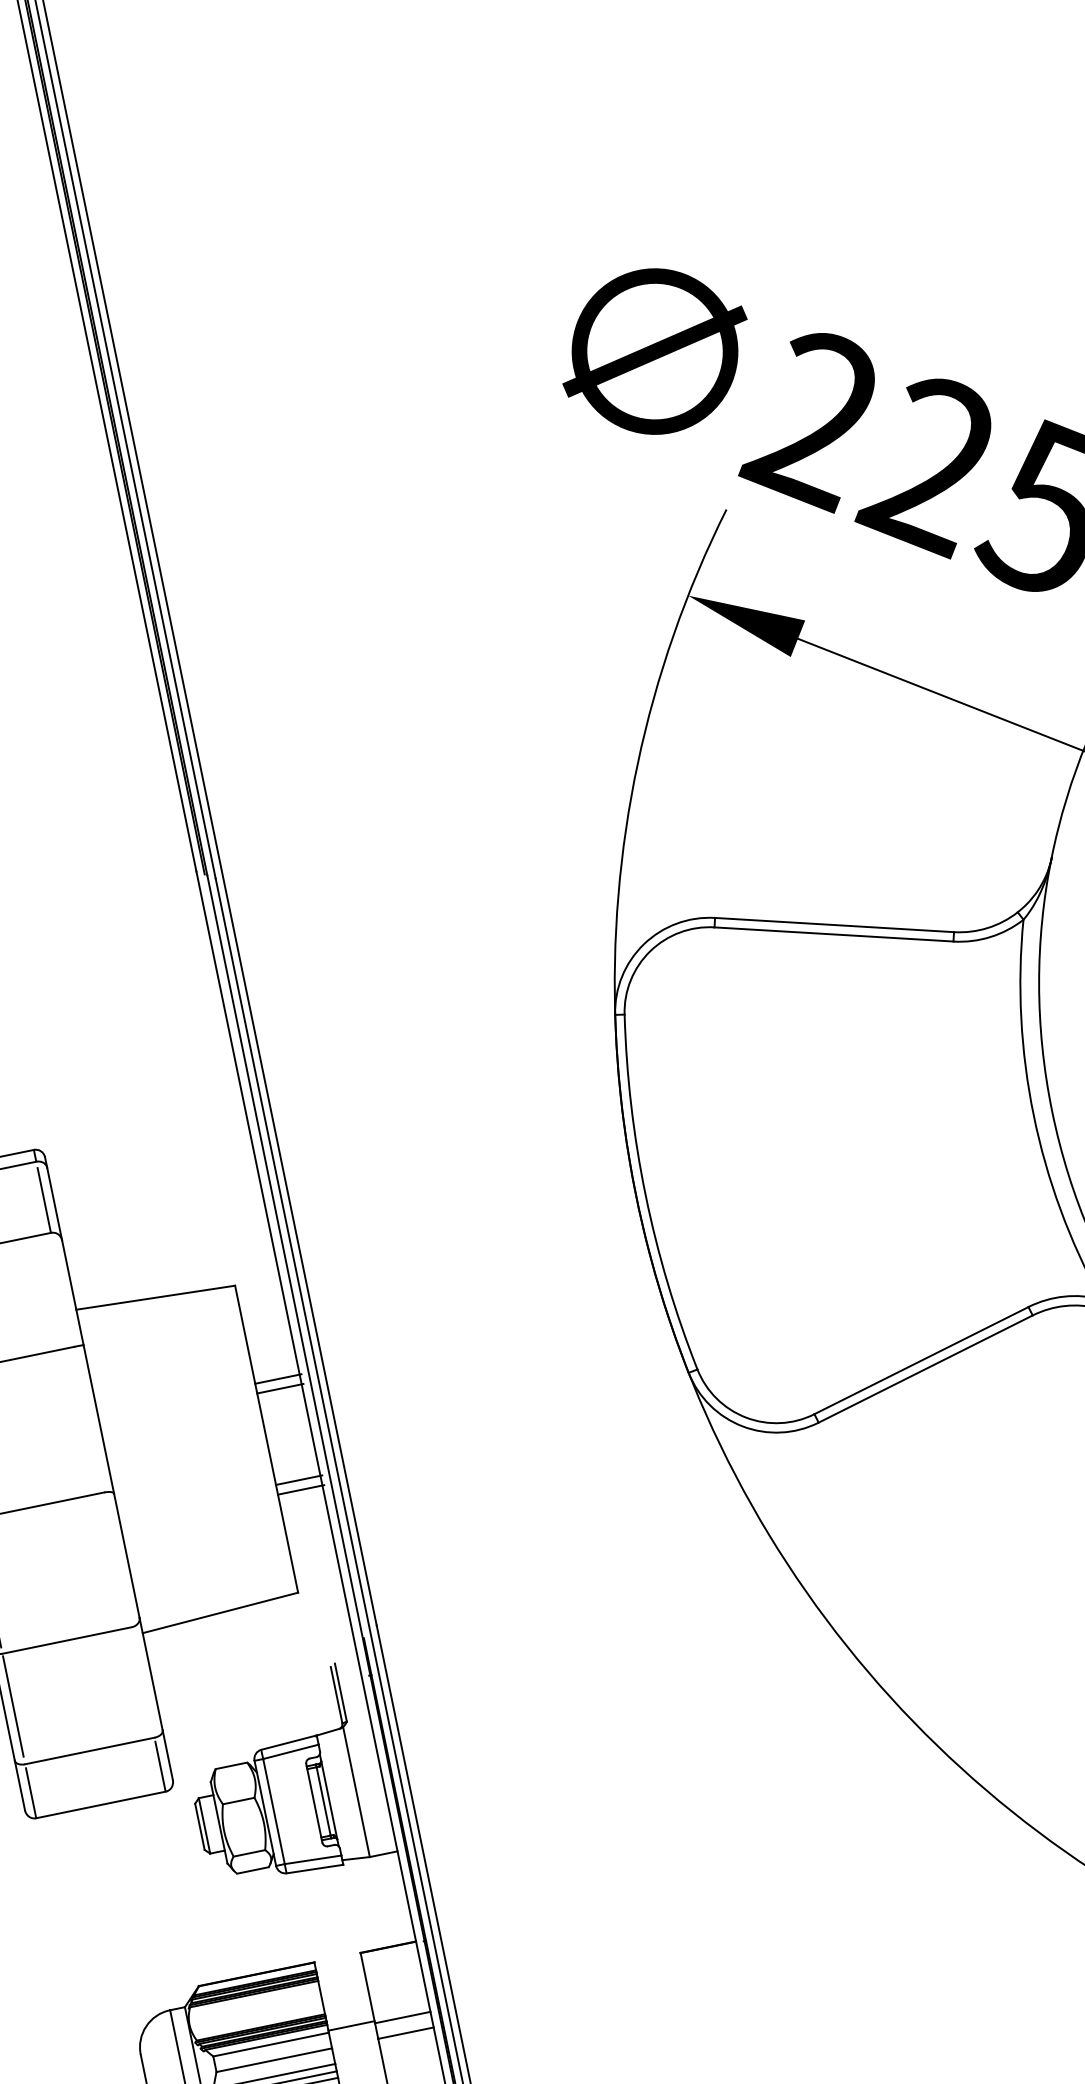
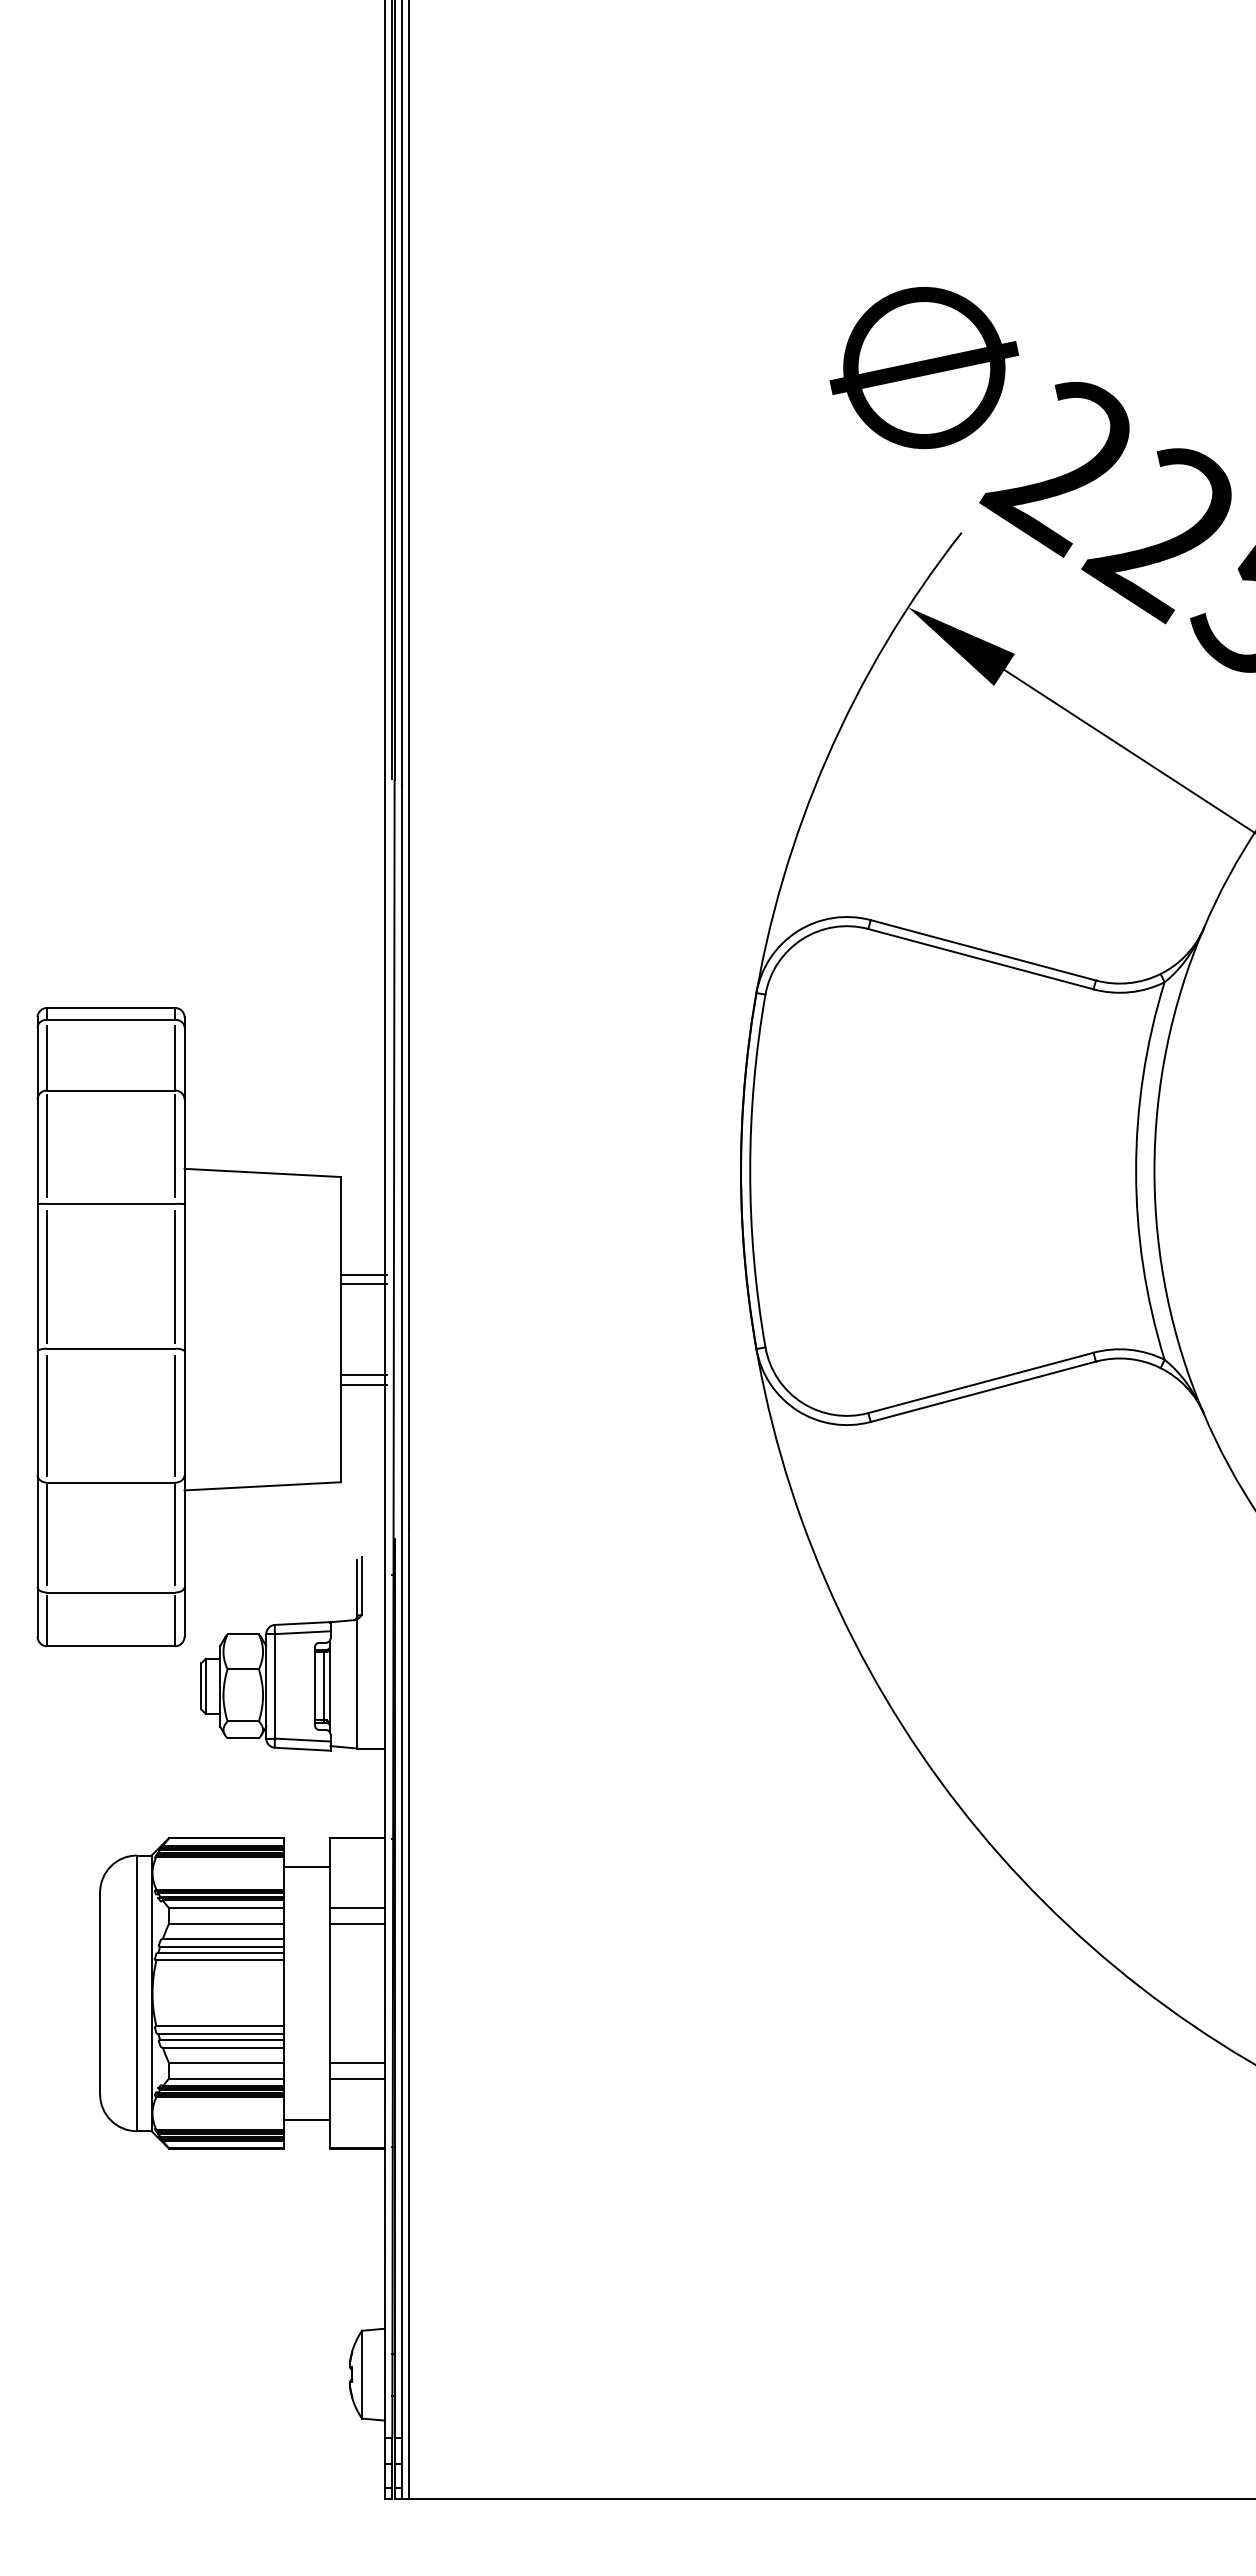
line: (62, 1289) -> (175, 1146), added
line: (89, 1419) -> (175, 1276), added
line: (118, 1559) -> (175, 1415), added
line: (142, 1679) -> (175, 1534), added
line: (351, 2026) -> (306, 1867), moved

